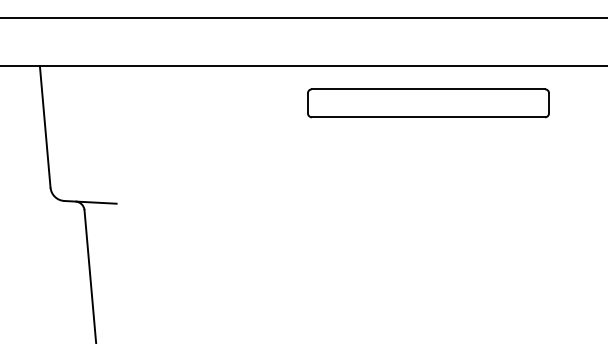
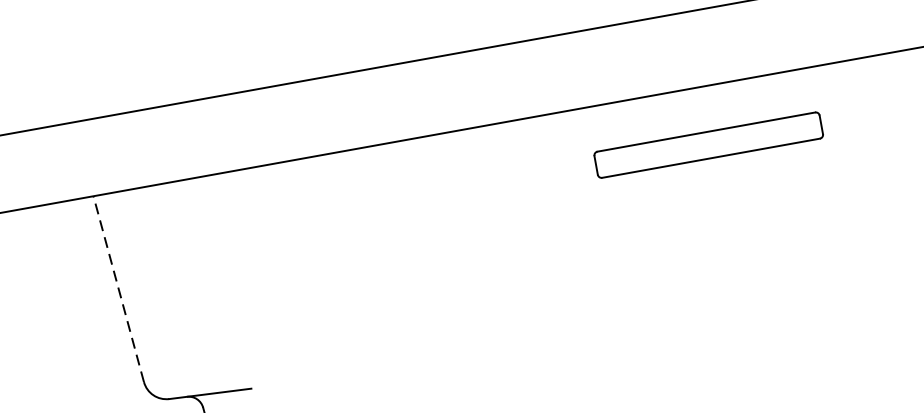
part: (428, 103) -> (708, 145), size x0.6
line: (45, 126) -> (119, 288), solid -> dashed

